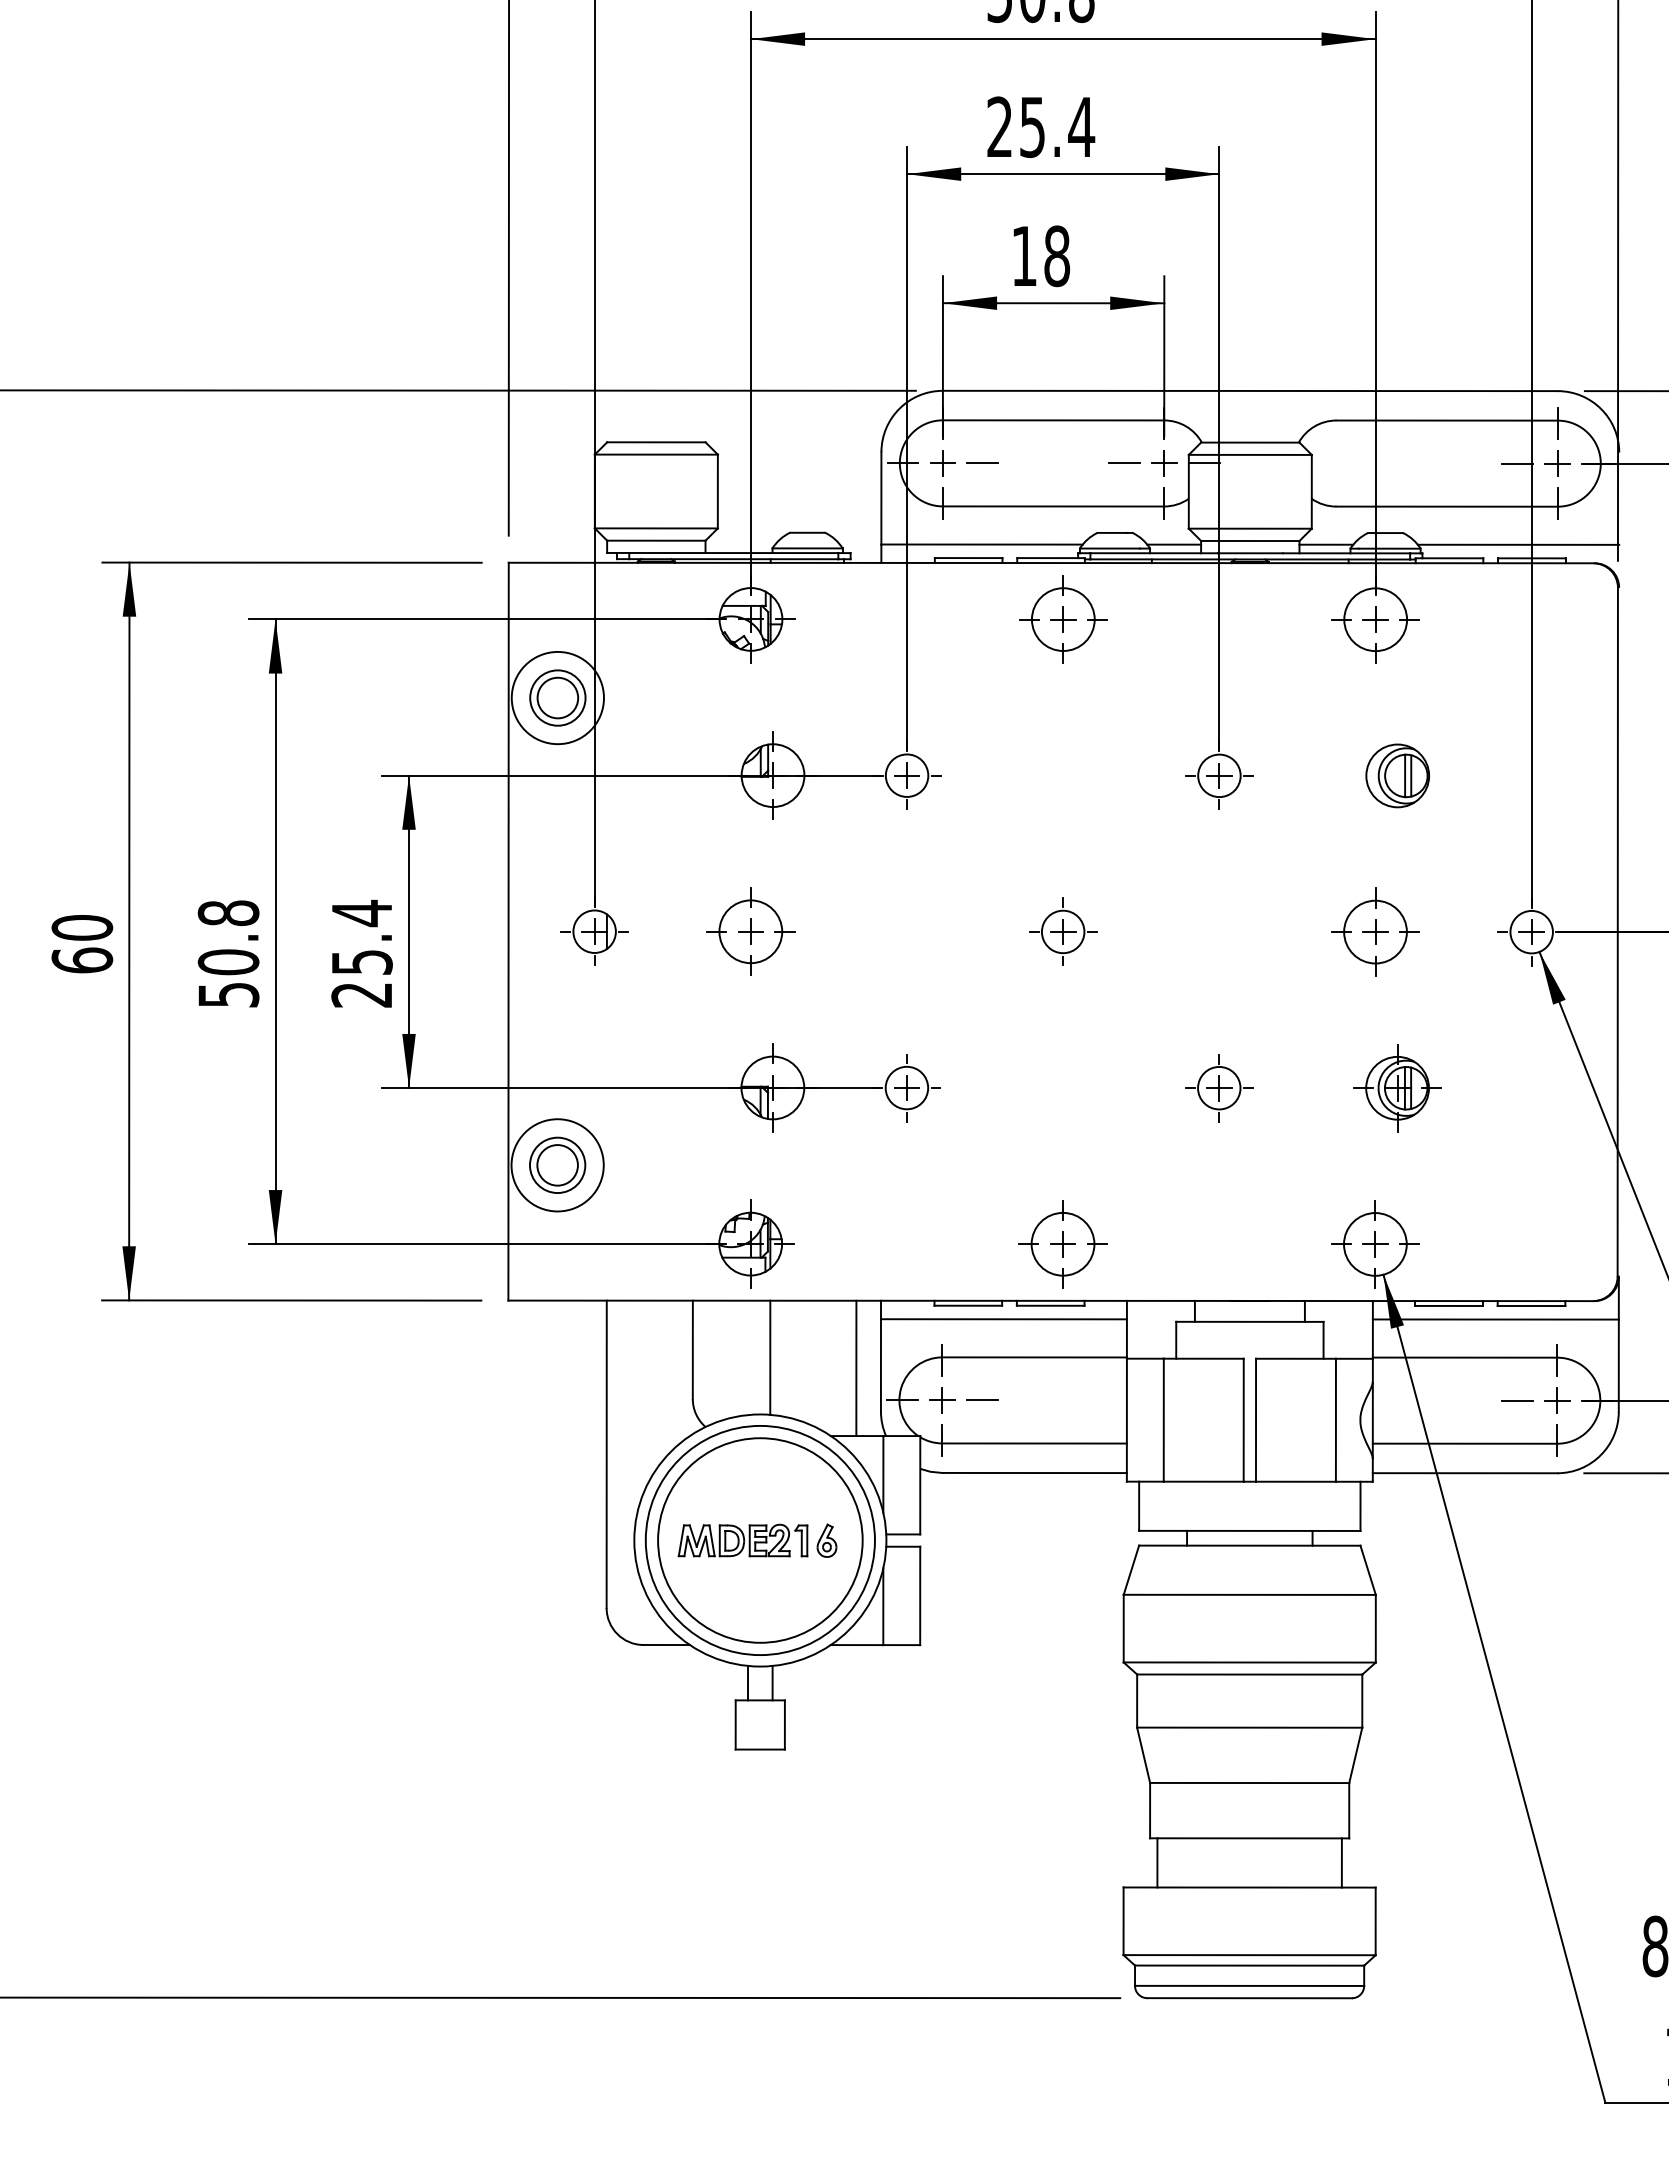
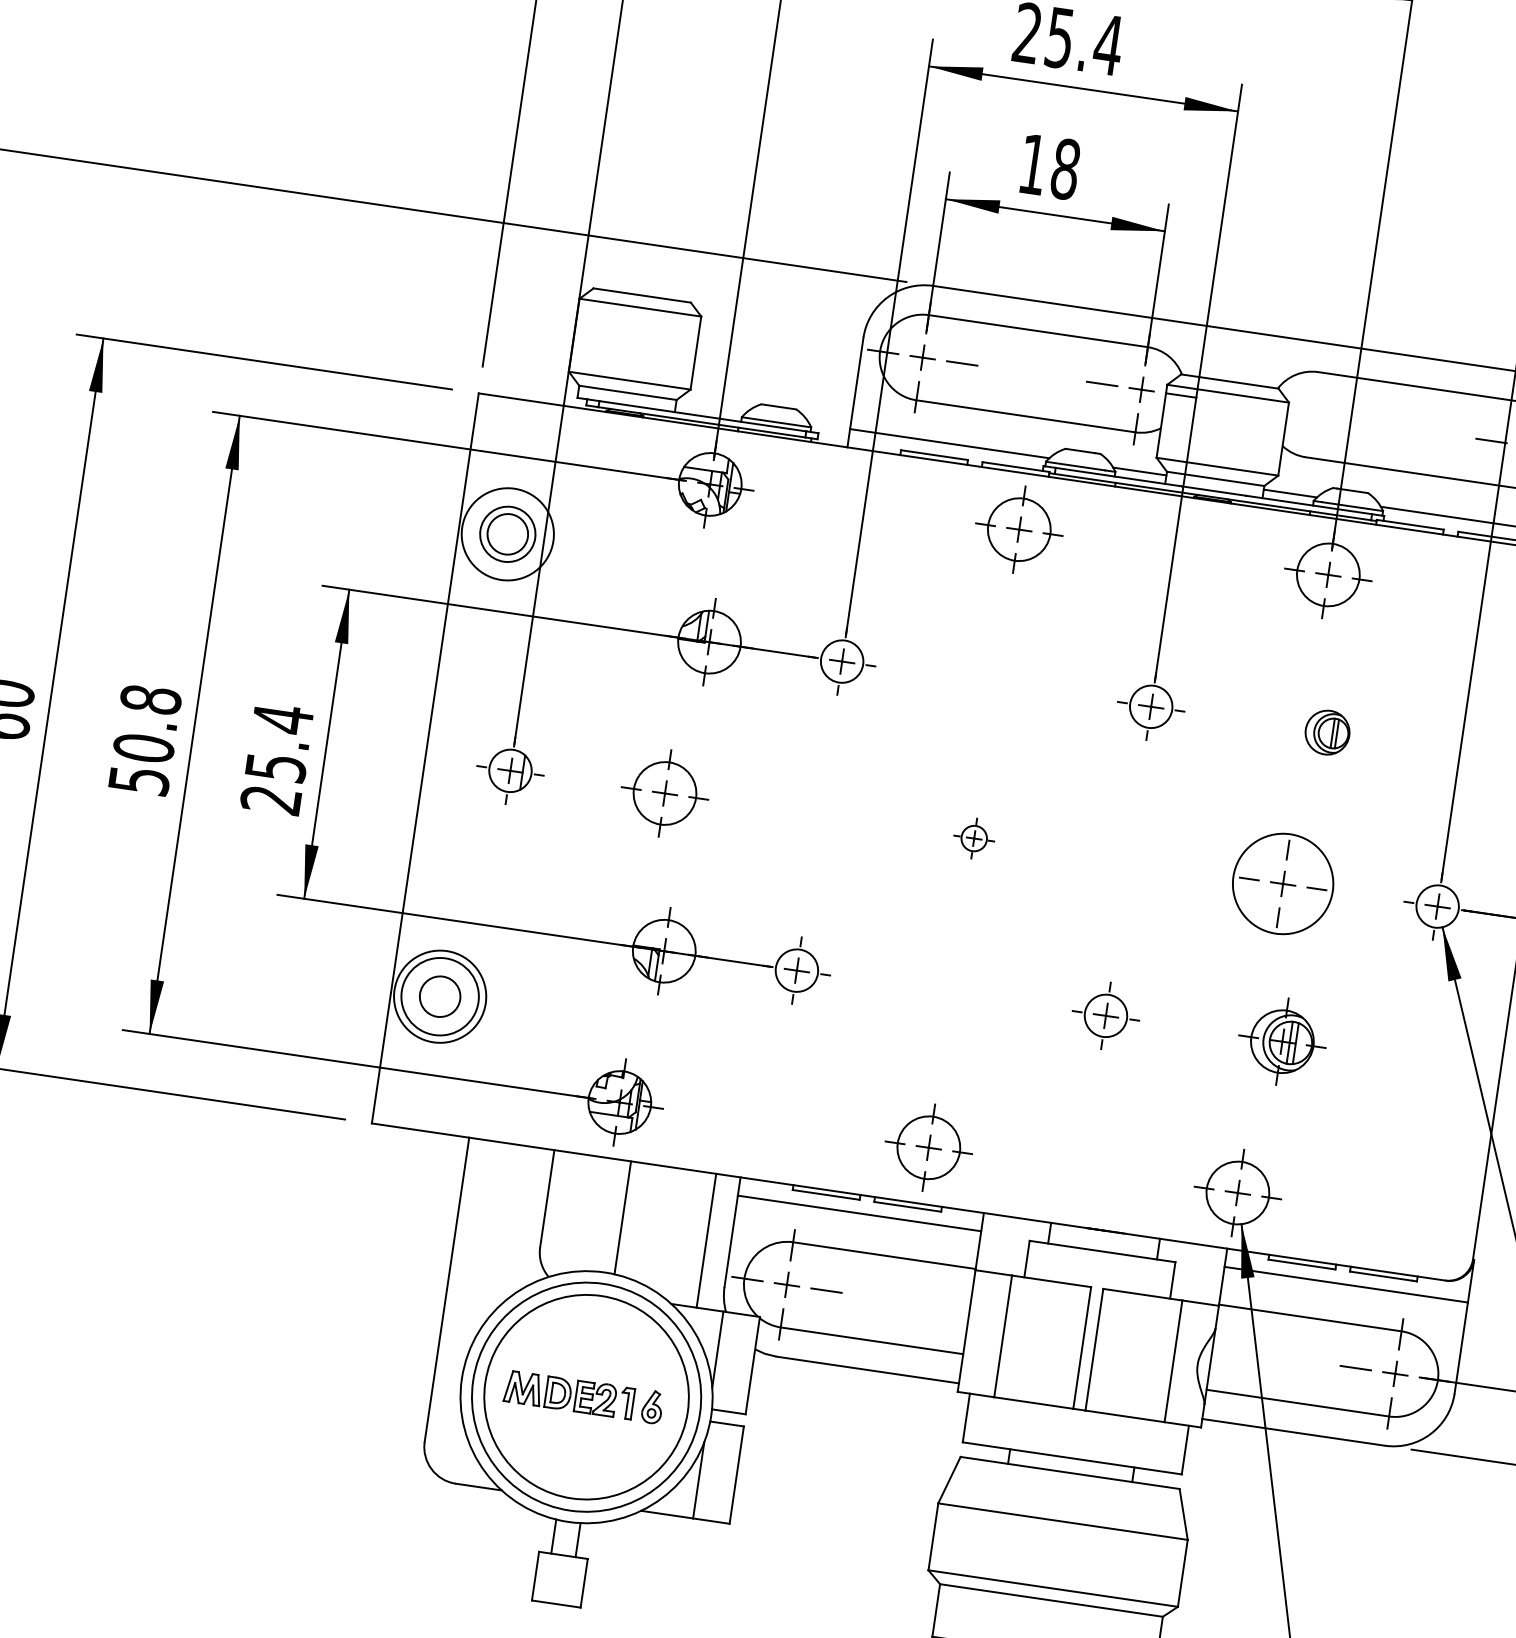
part: (1397, 775) -> (1327, 732), size x0.7
part: (1063, 931) -> (974, 838), size x0.6
circle: (1375, 931) -> (1283, 883), size x1.6
circle: (557, 1165) -> (439, 996), size x1.4

